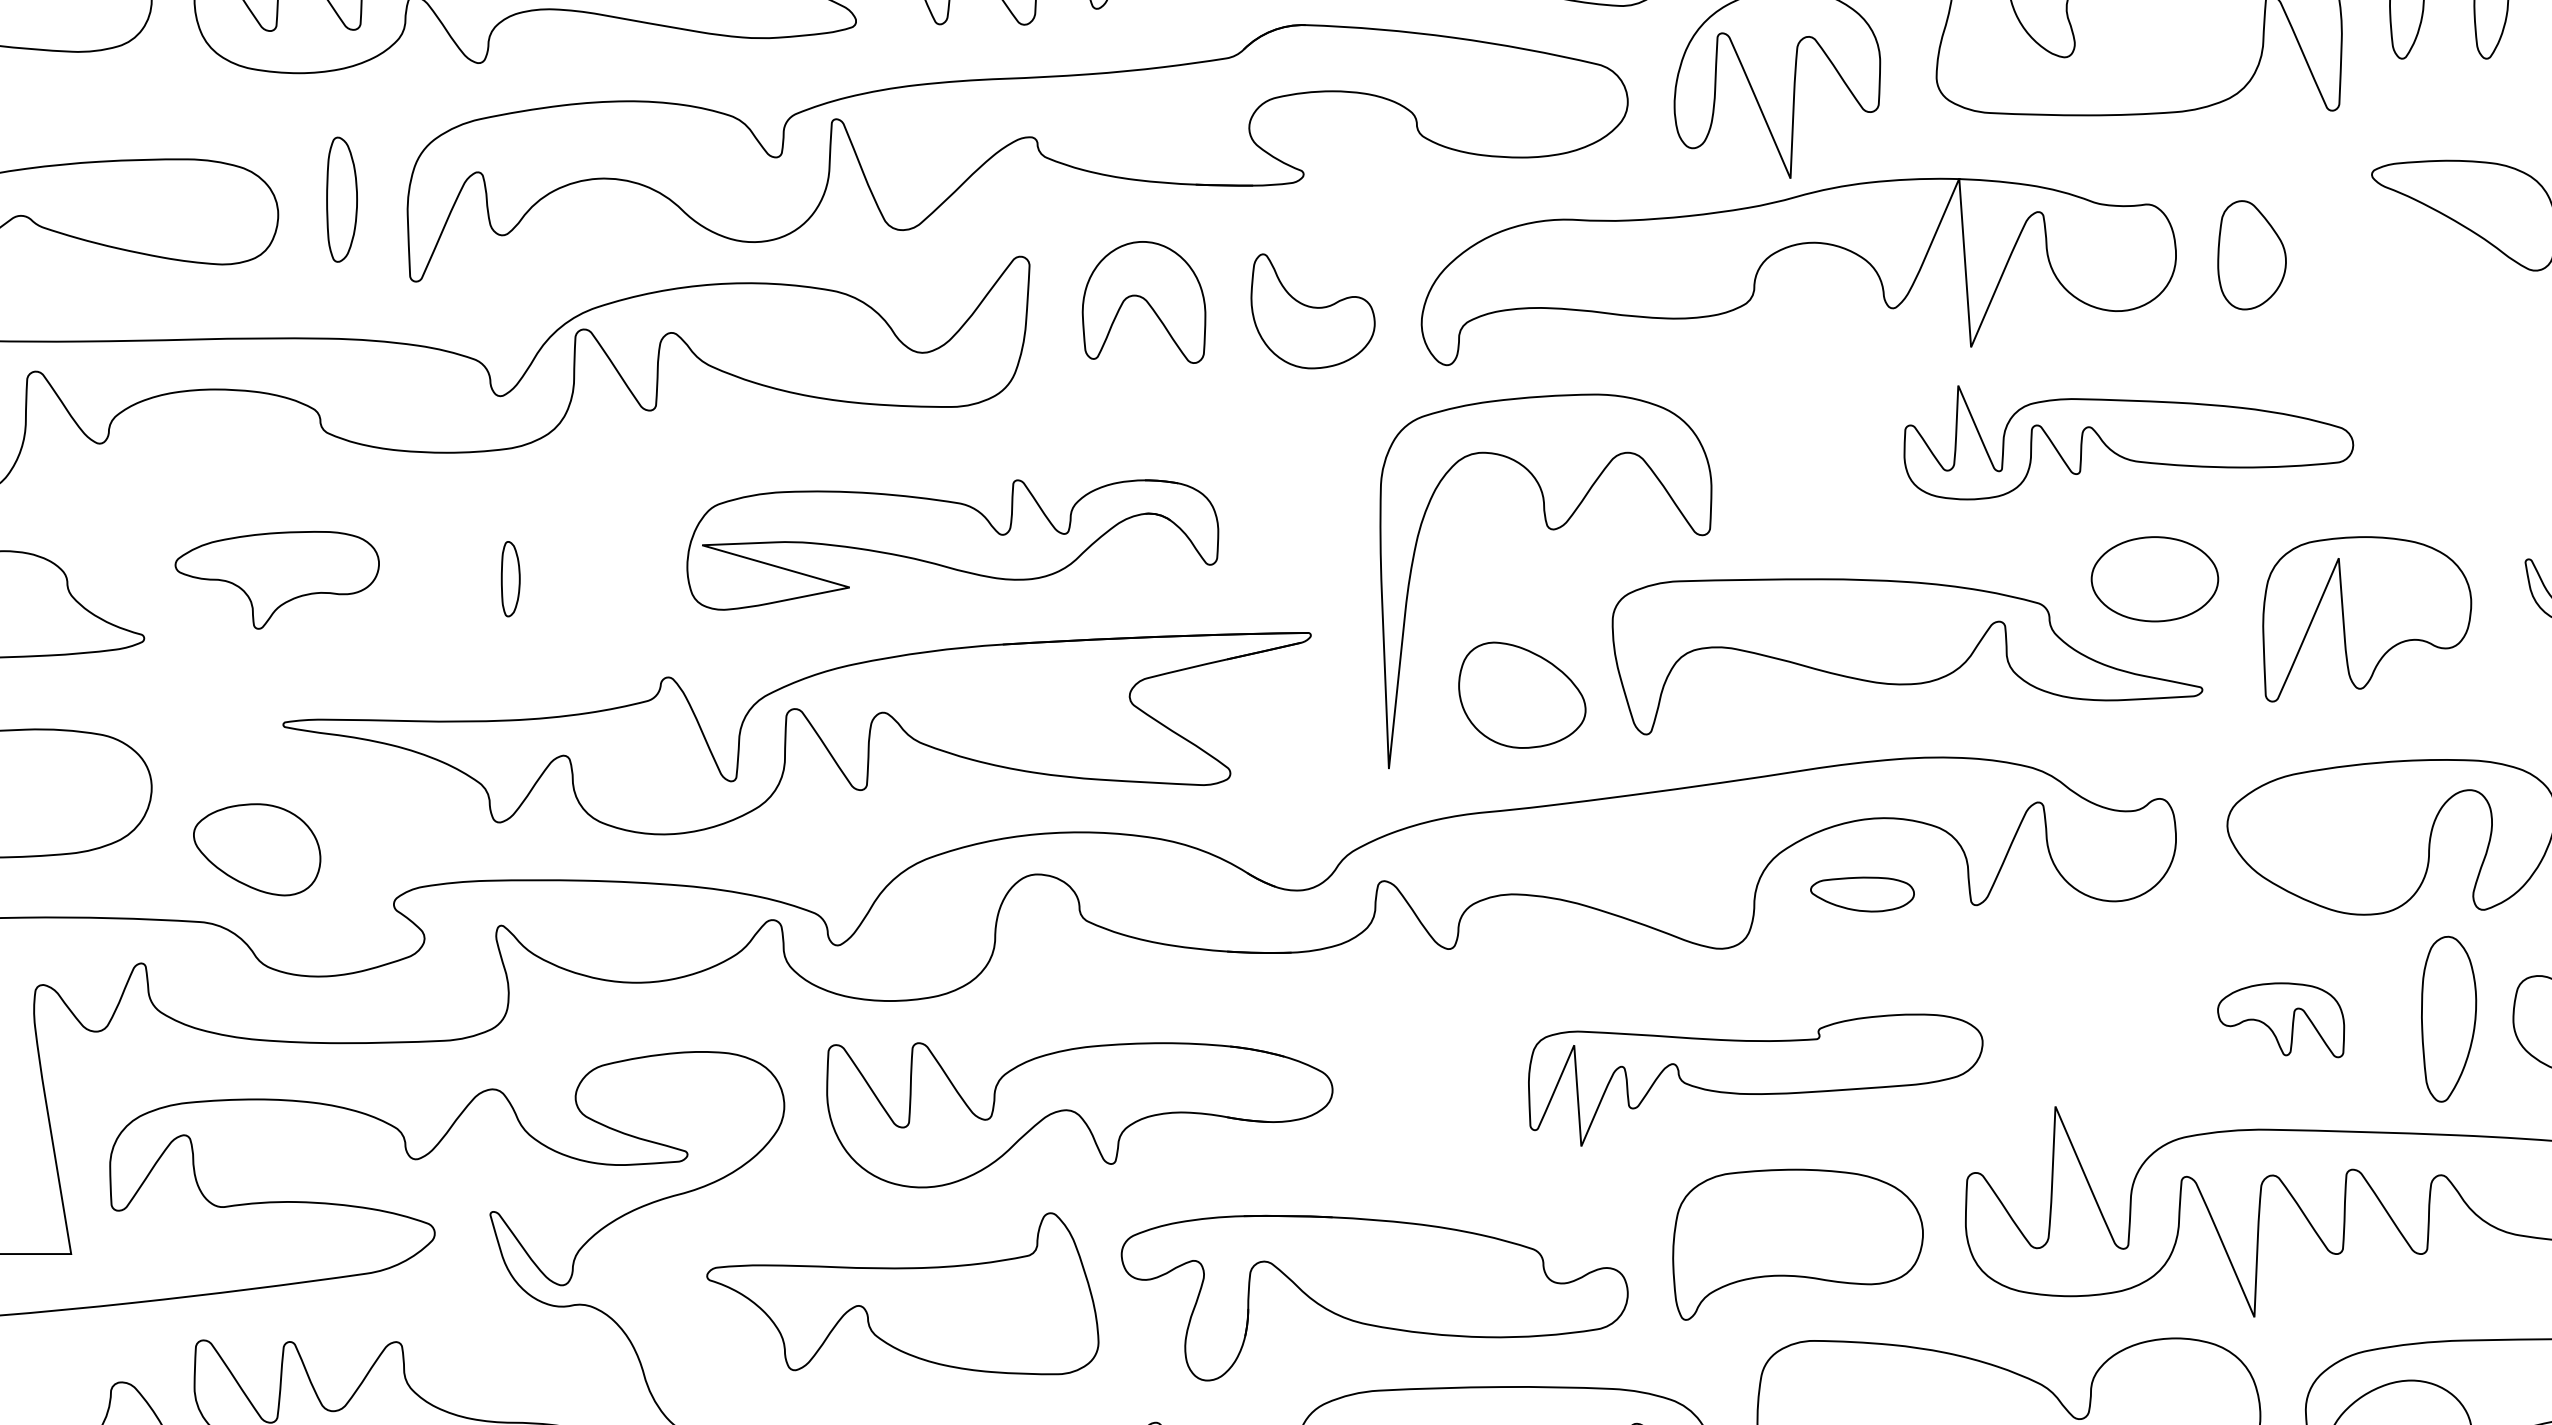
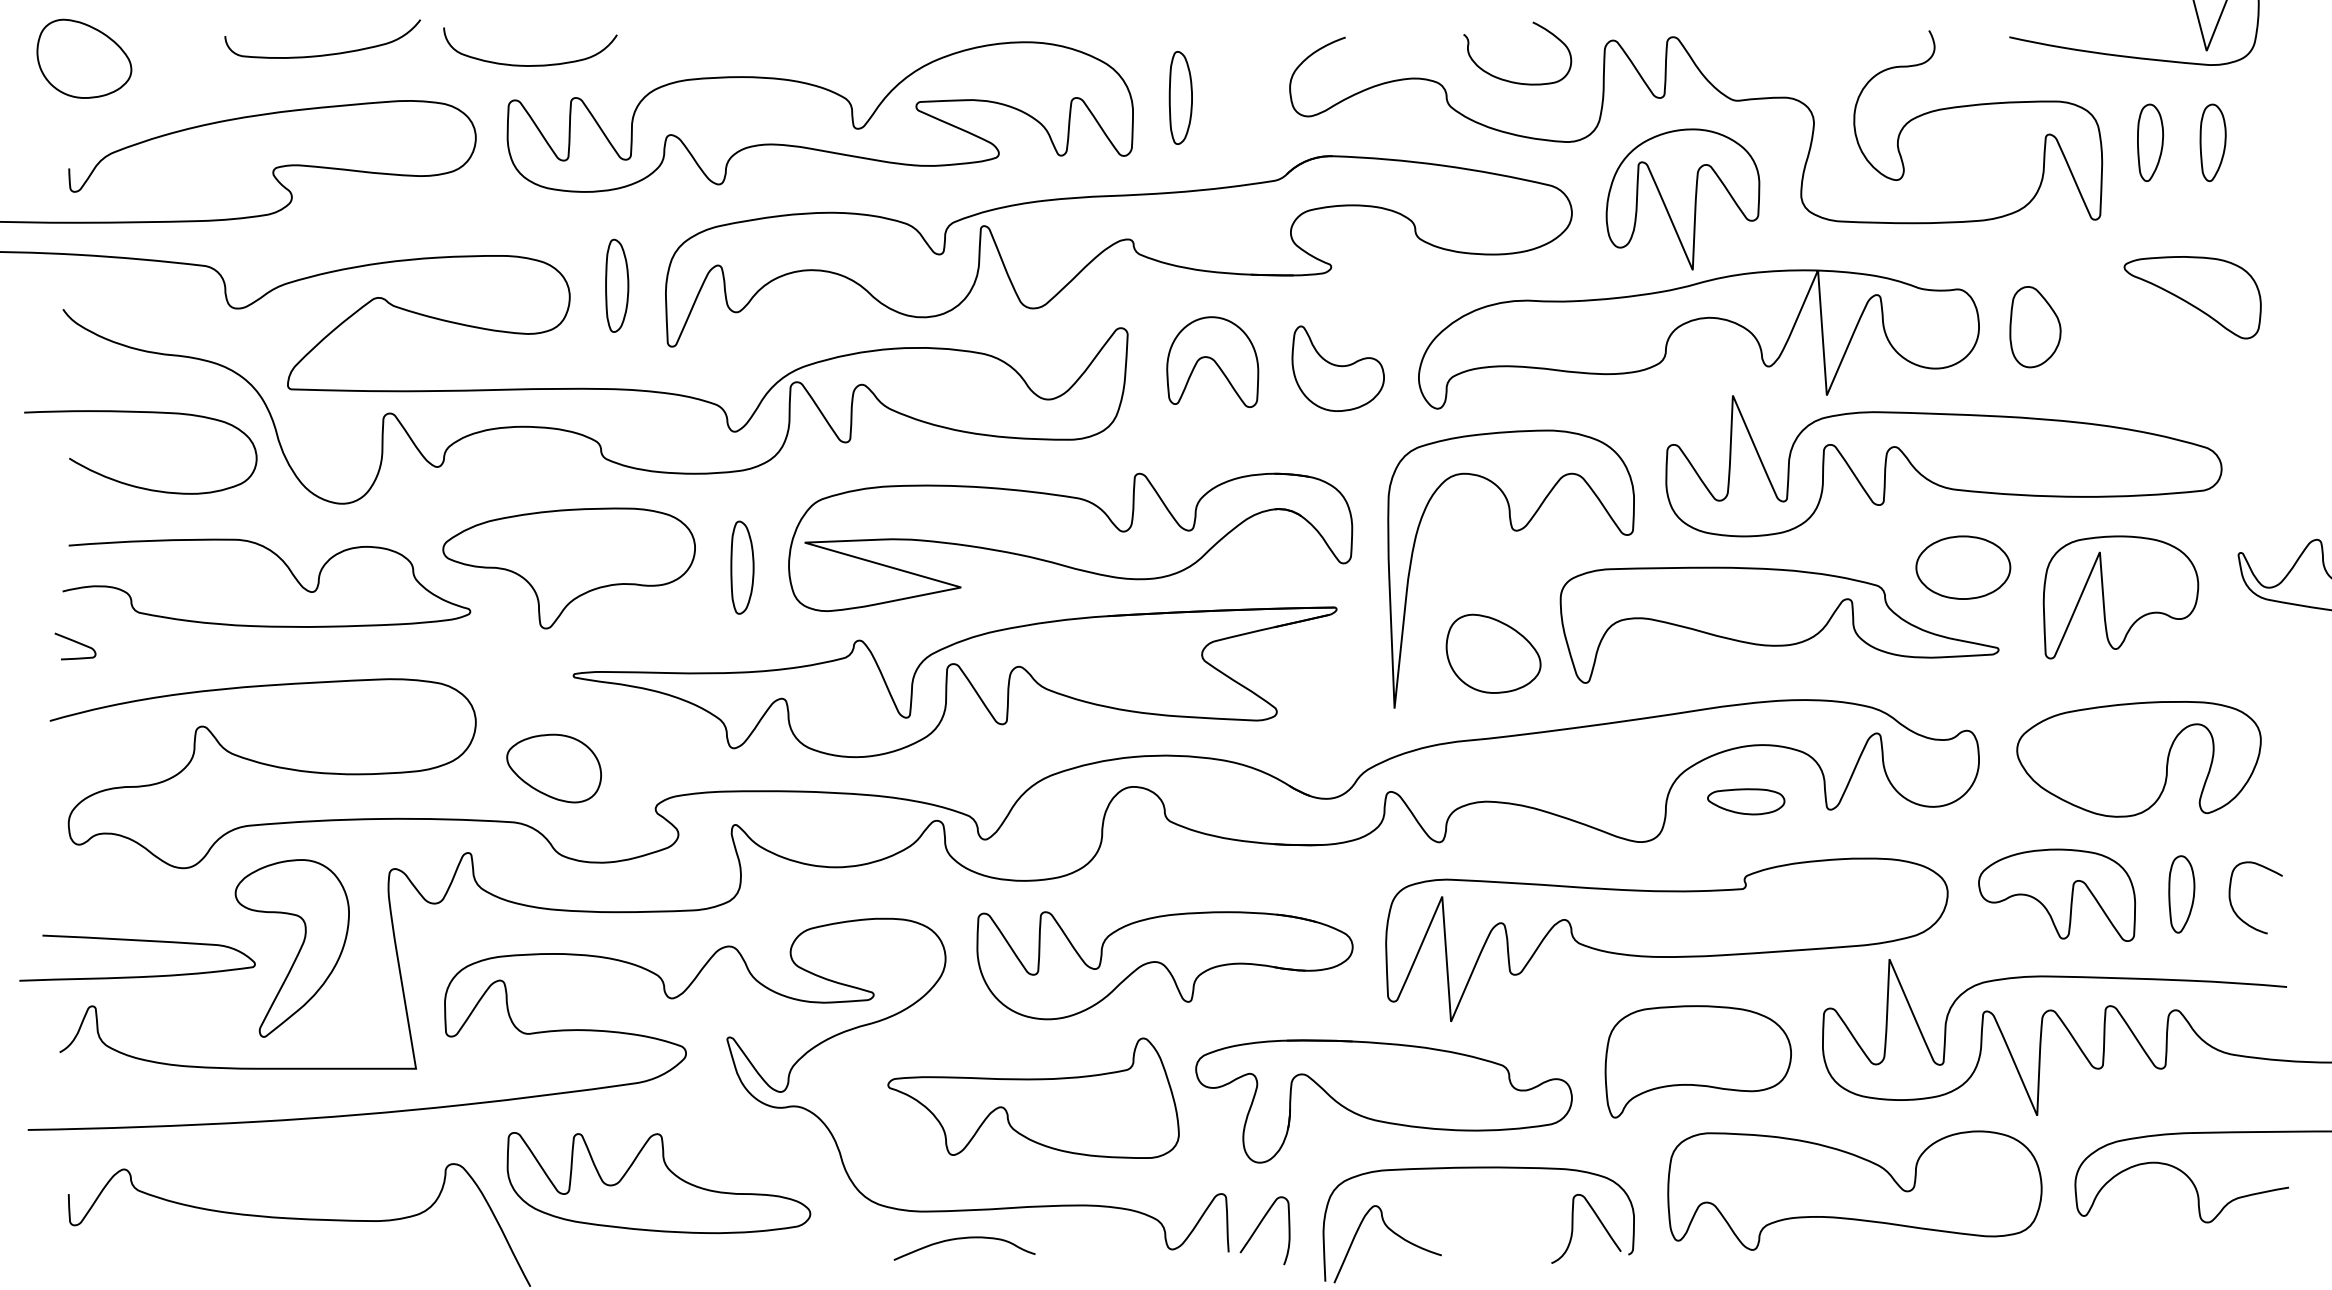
part: (2128, 442) -> (1943, 466), size x1.67
part: (952, 543) -> (1070, 541), size x1.43
part: (510, 578) -> (742, 567), size x1.67
part: (276, 580) -> (568, 568), size x1.67
part: (2280, 1019) -> (2056, 894), size x1.67
part: (2448, 1019) -> (2181, 894), size x0.62
part: (1755, 1079) -> (1666, 939), size x1.67

